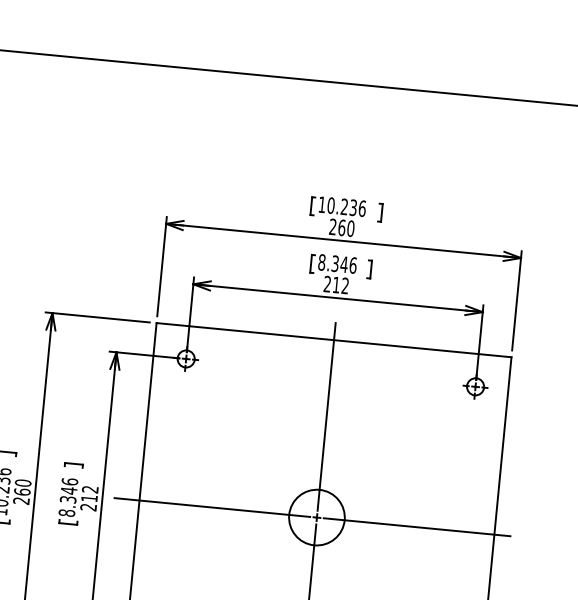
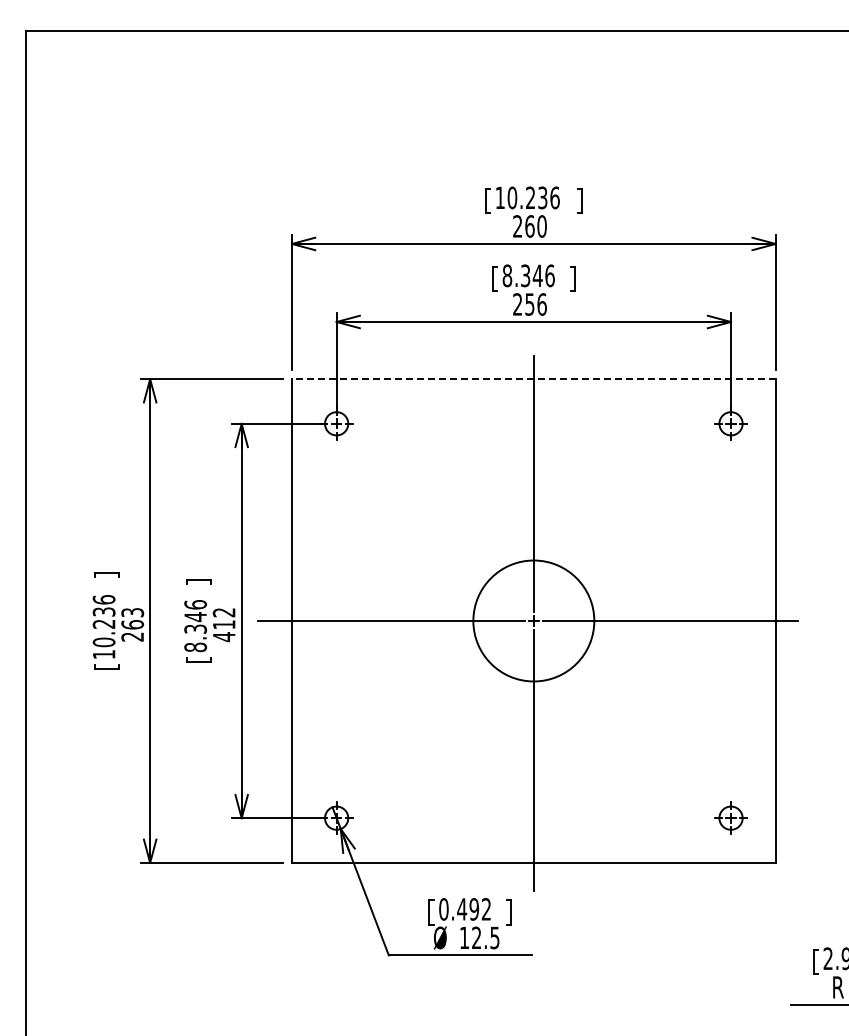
text: (340, 285) -> (535, 304), 212 -> 256
line: (333, 340) -> (533, 379), solid -> dashed
text: (23, 483) -> (132, 612), 260 -> 263
text: (88, 507) -> (223, 637), 212 -> 412
circle: (316, 517) -> (533, 620), size x1.6

